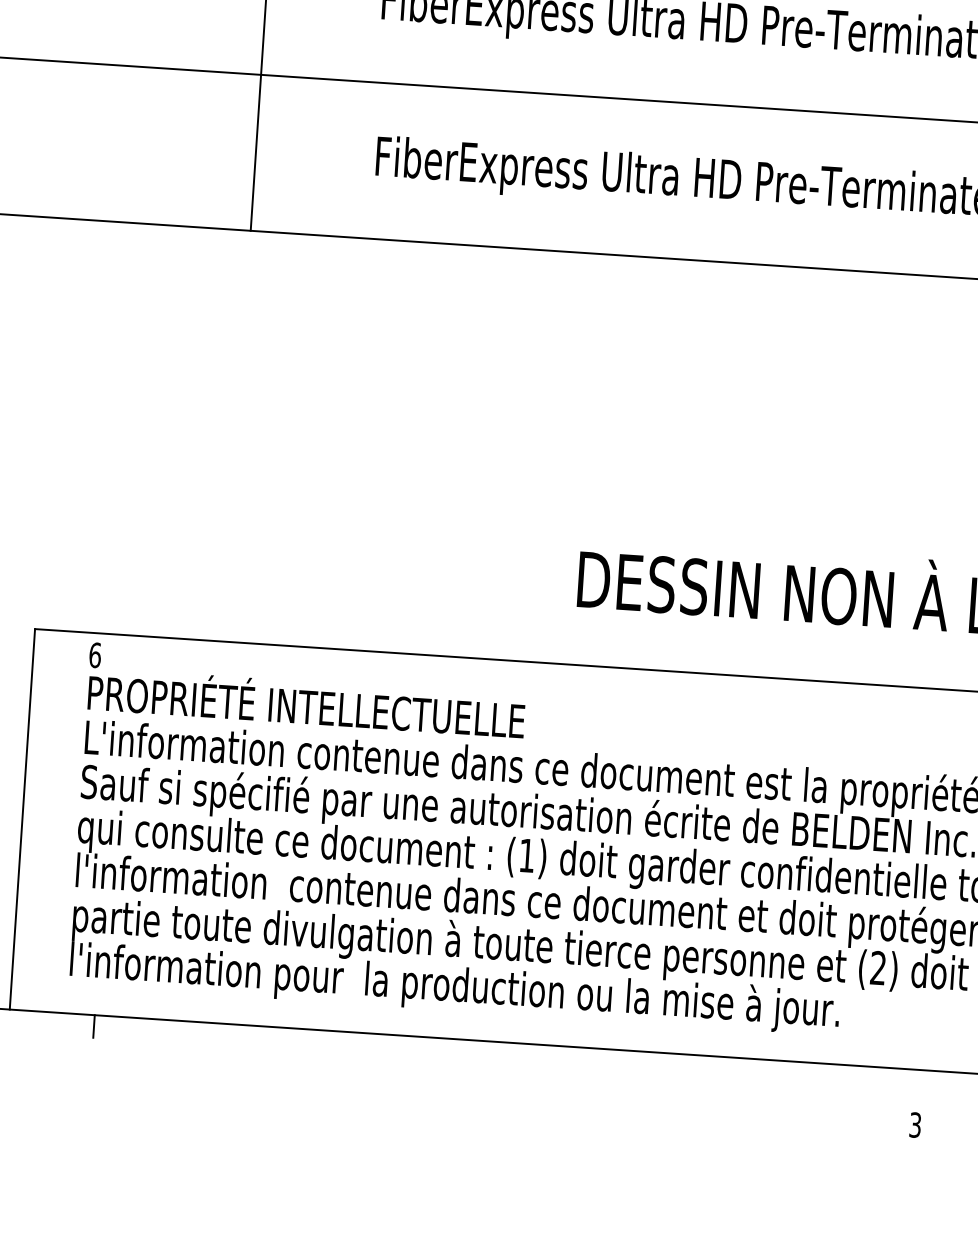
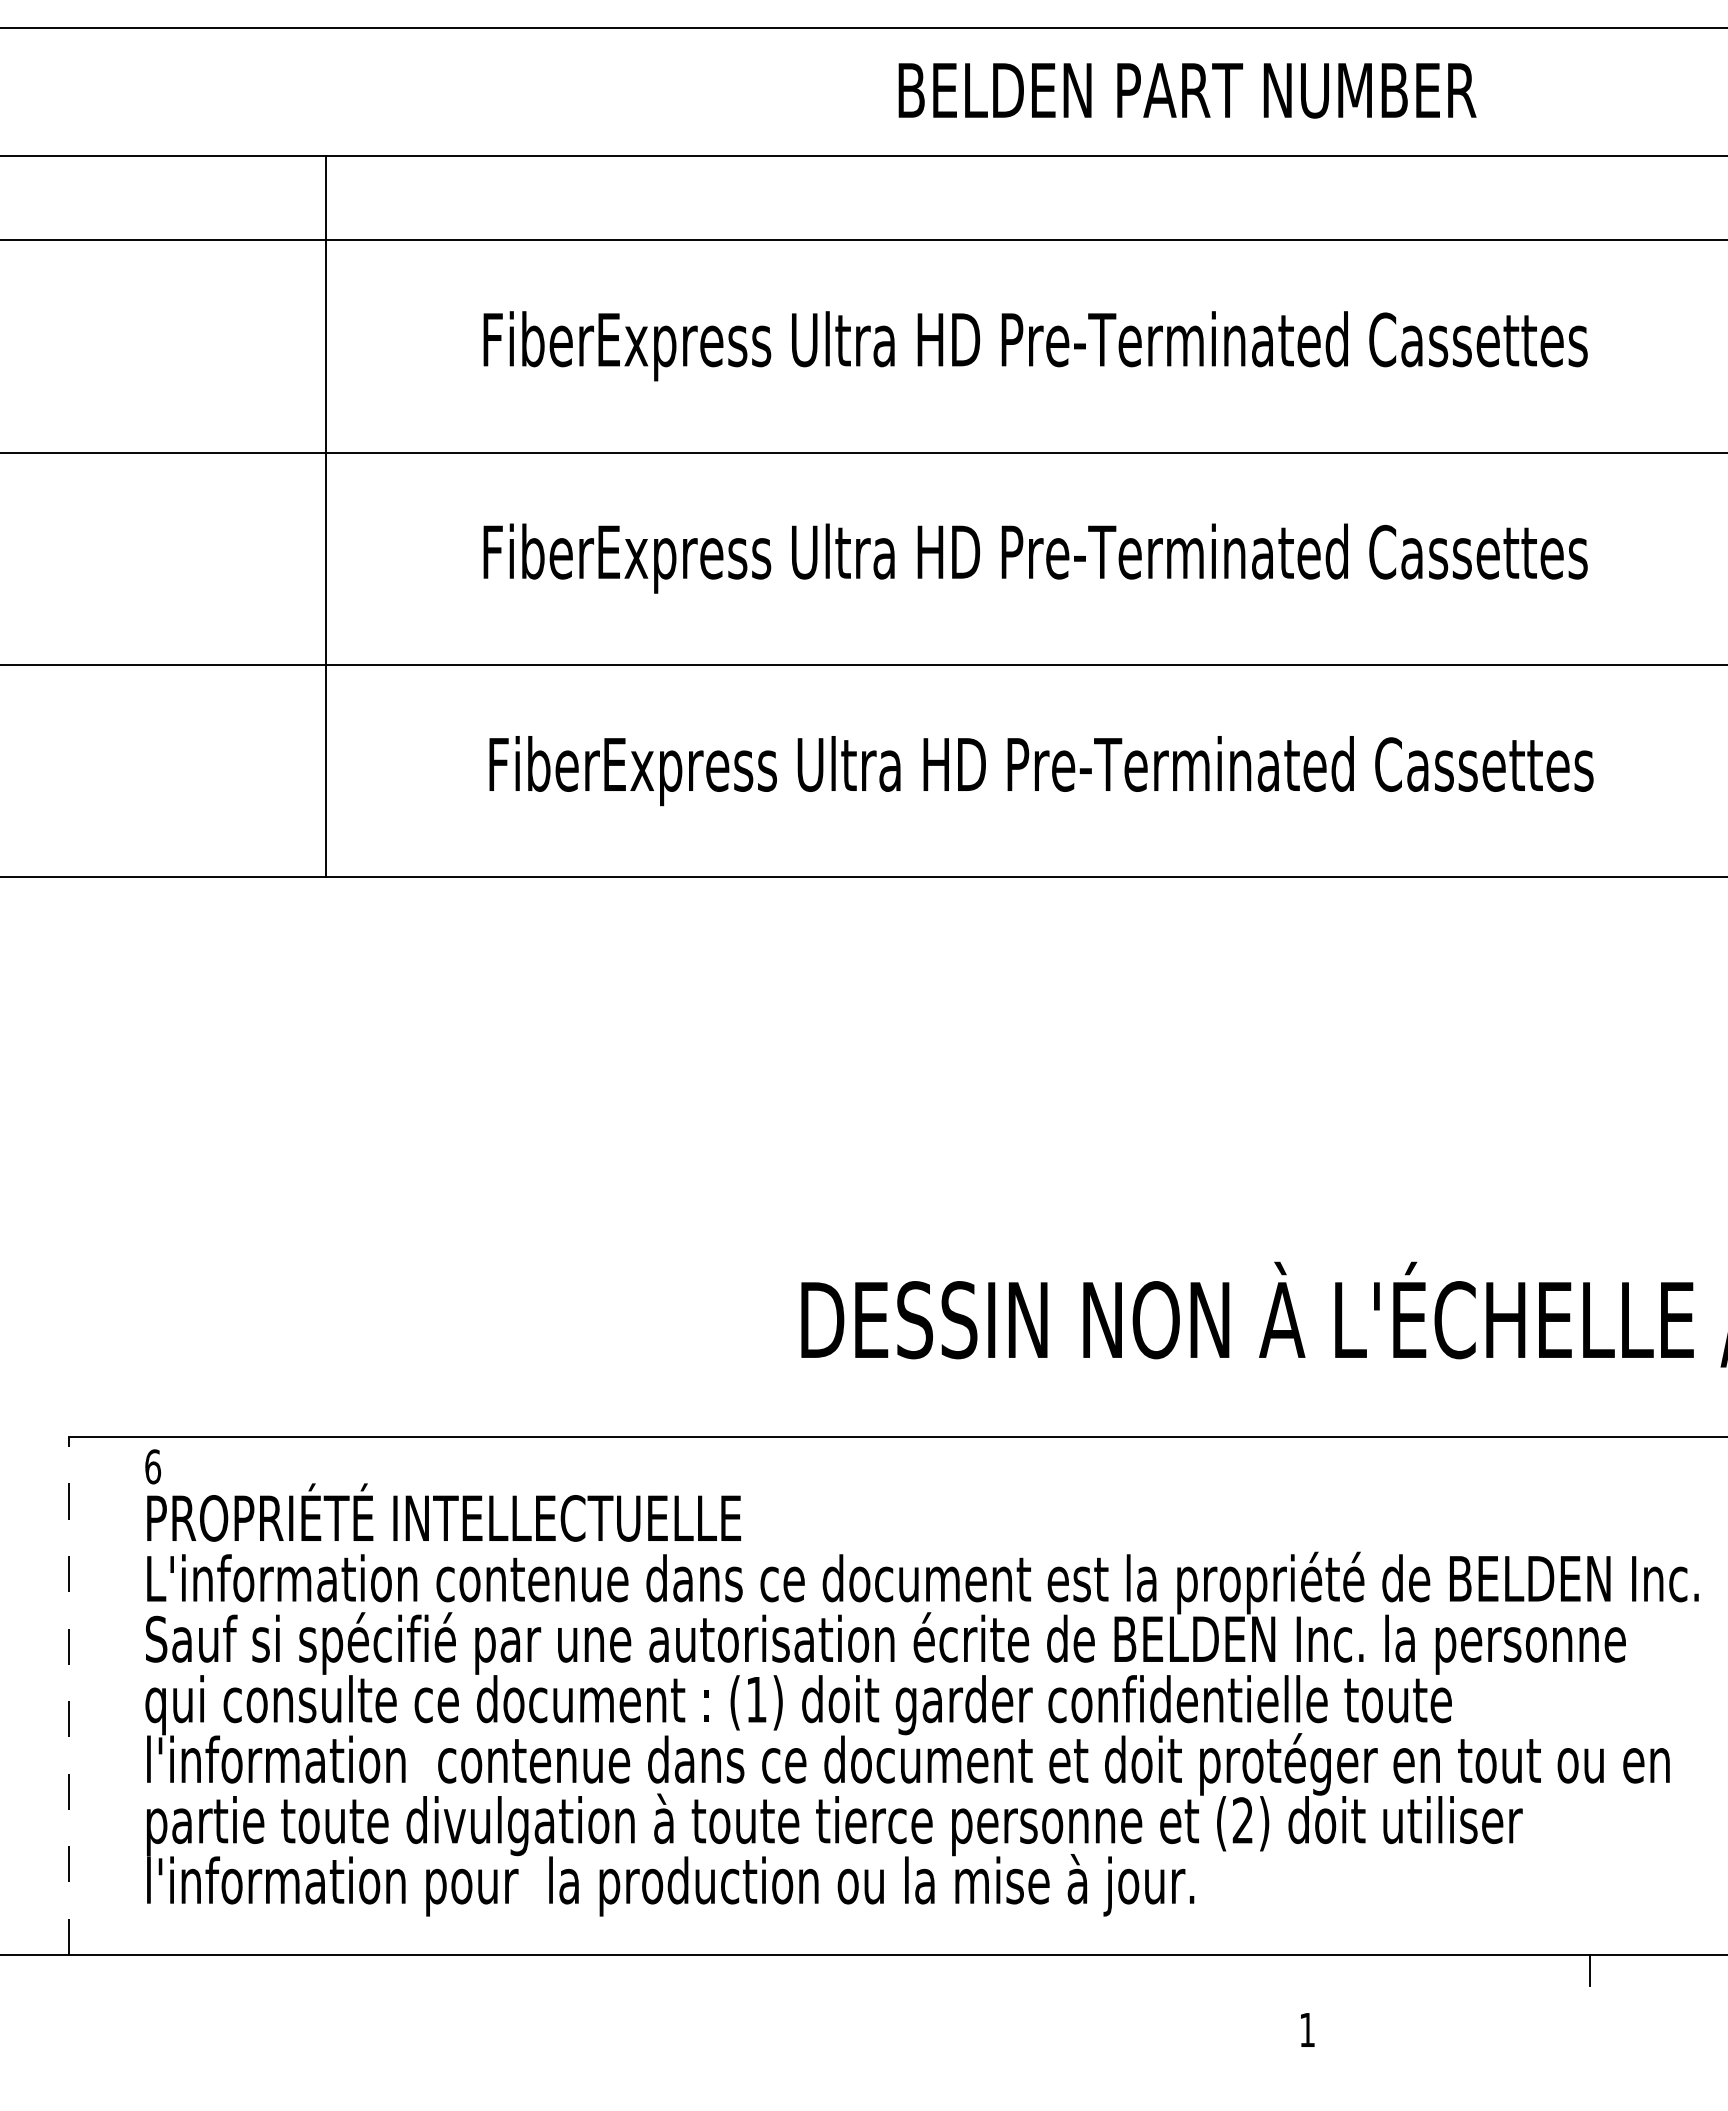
line: (22, 819) -> (69, 1695), solid -> dashed
line: (93, 1025) -> (184, 1969), removed
text: (914, 1124) -> (1306, 2029), 3 -> 1

